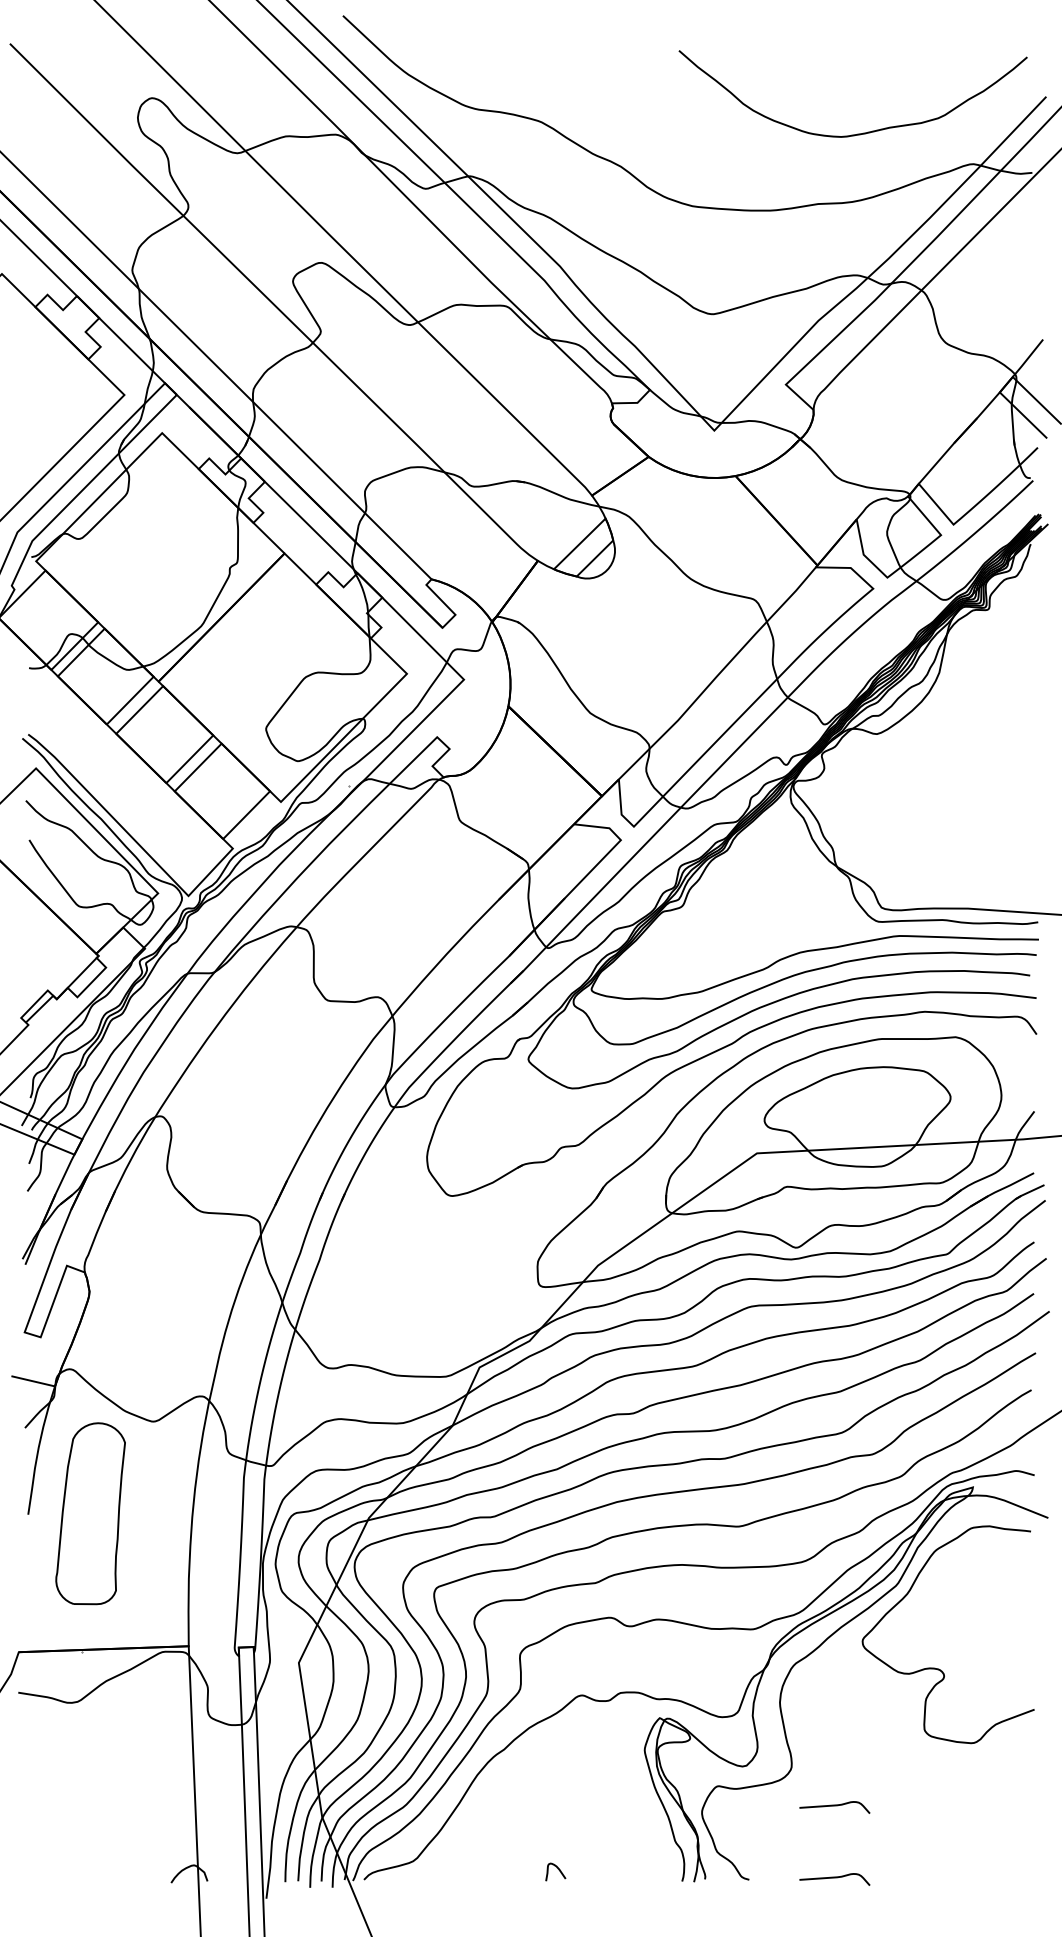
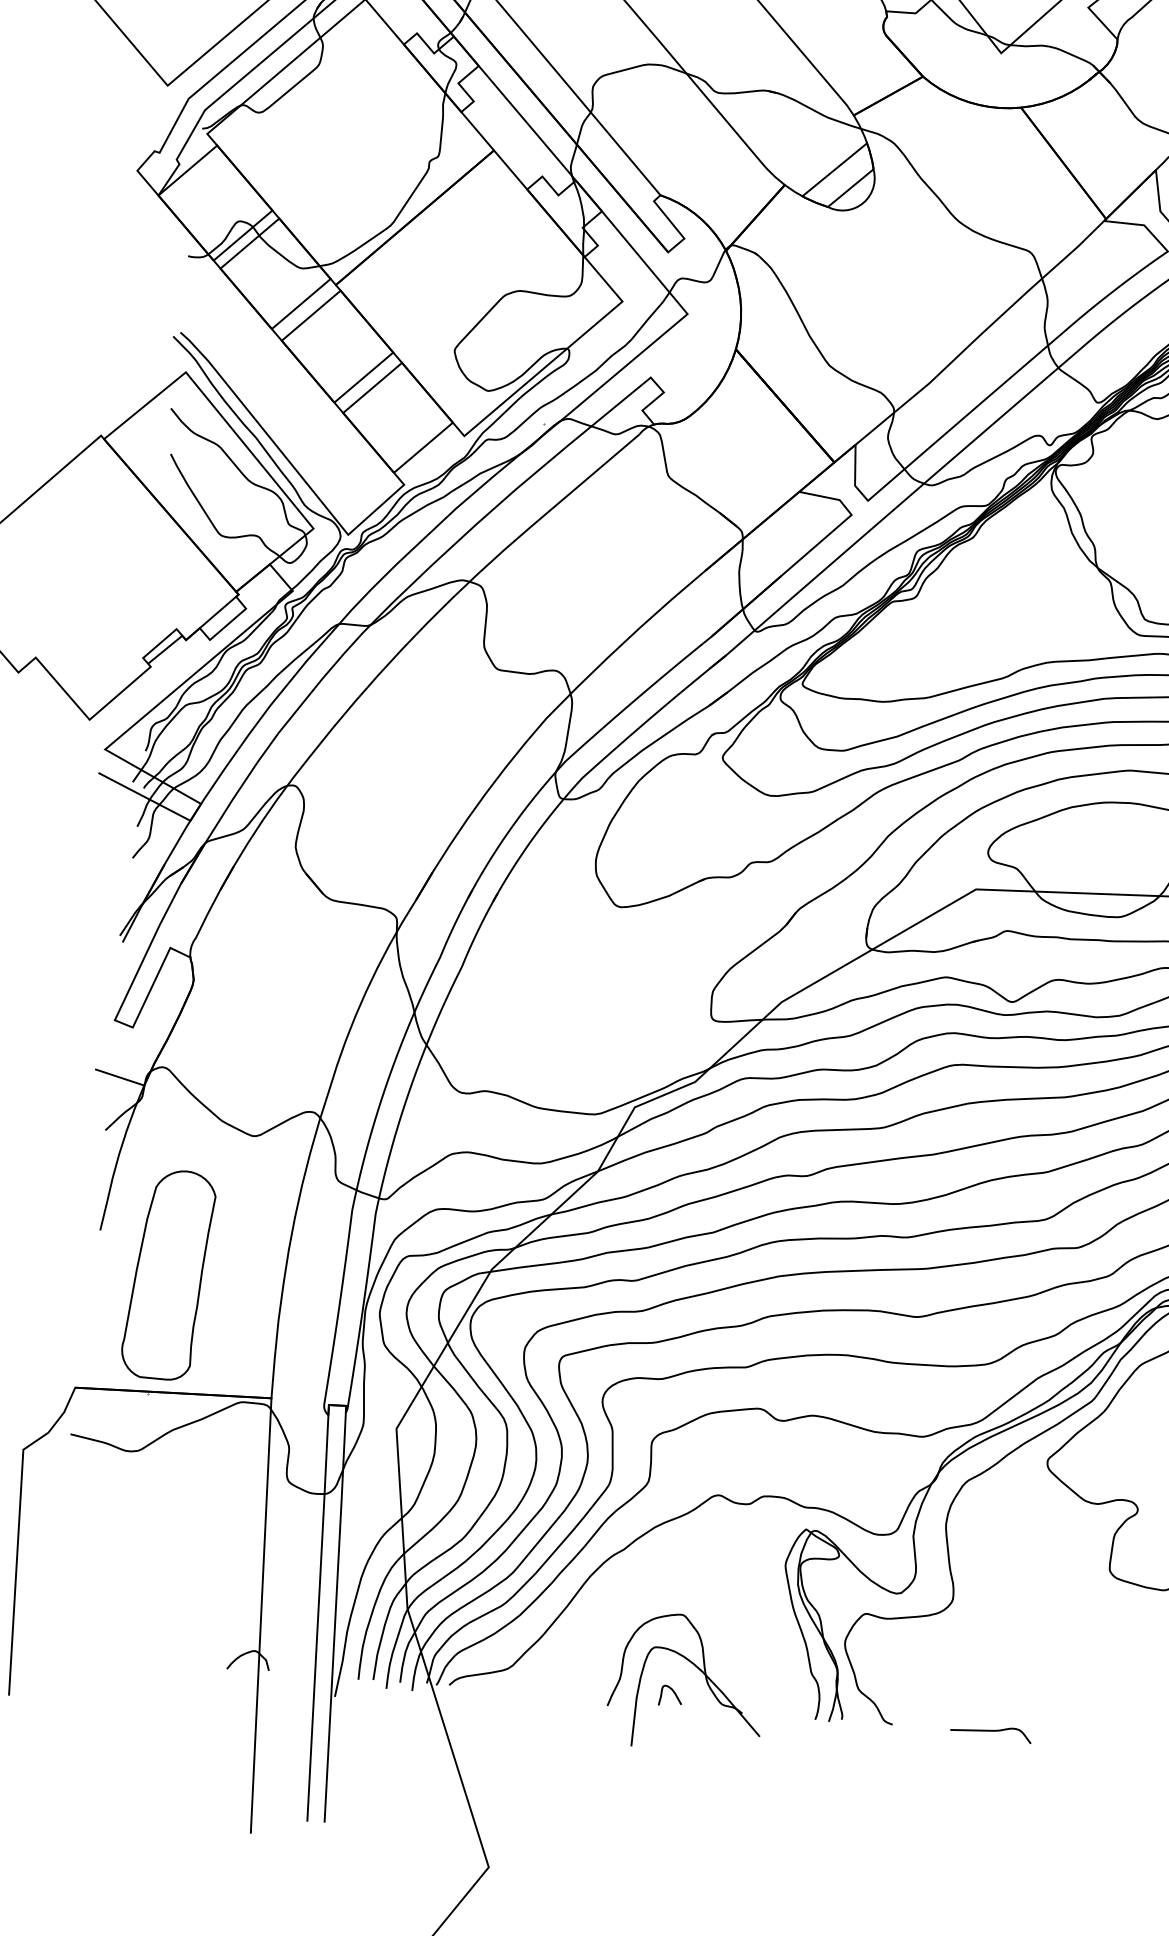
part: (90, 1513) -> (168, 1274), moved
curve: (834, 1806) -> (998, 1649), removed
part: (577, 1847) -> (698, 1669), added

